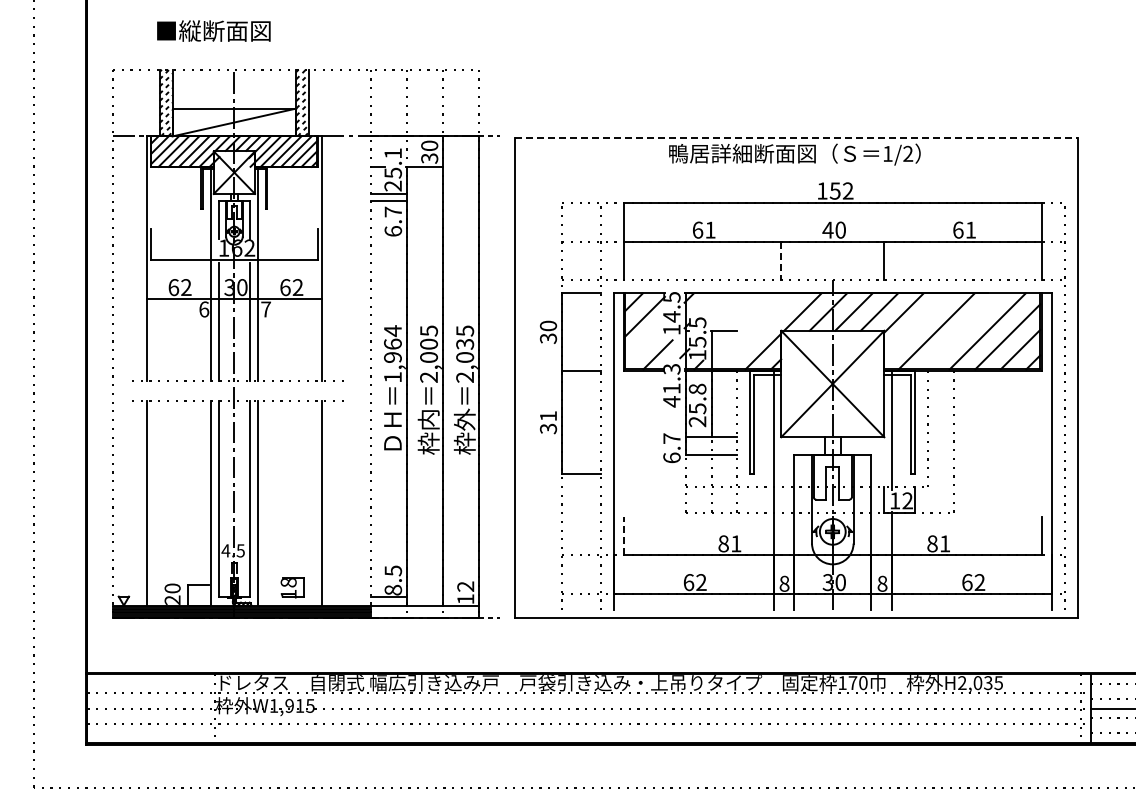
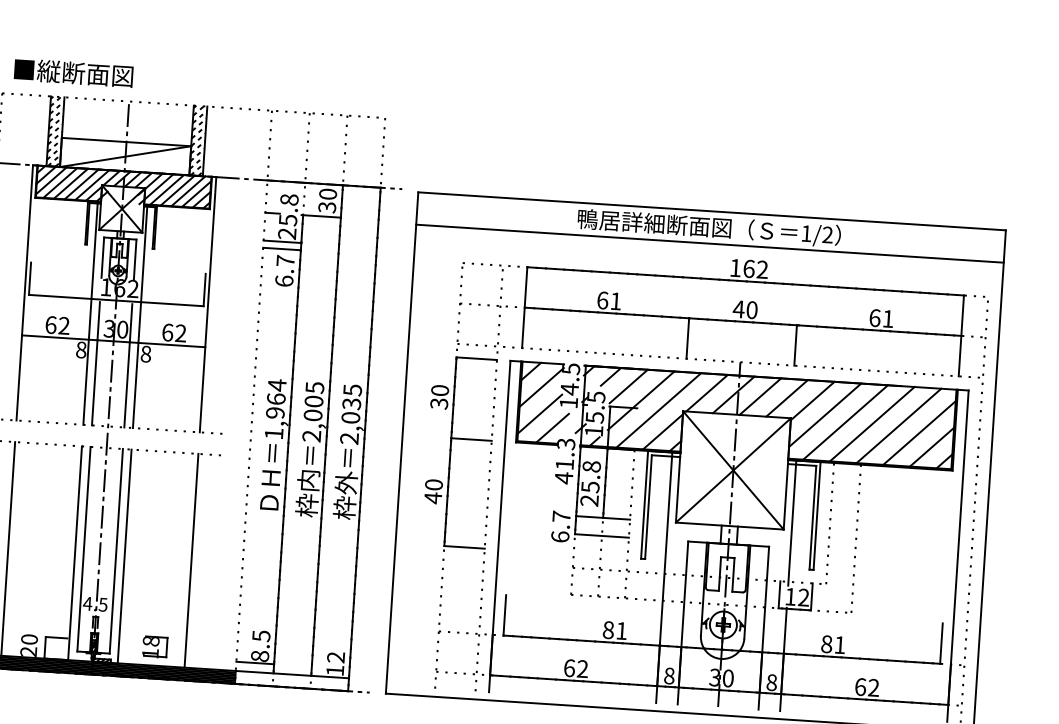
text: (213, 30) -> (73, 72), moved
line: (797, 138) -> (713, 211), dashed -> solid
text: (393, 153) -> (289, 199), 25.1 -> 25.8
line: (796, 169) -> (709, 243), added
text: (834, 190) -> (748, 268), 152 -> 162
line: (781, 261) -> (688, 338), dashed -> solid
line: (710, 302) -> (611, 376), added
text: (204, 309) -> (81, 350), 6 -> 8
text: (266, 309) -> (146, 354), 7 -> 8
line: (727, 310) -> (628, 386), added
line: (740, 323) -> (641, 400), added
line: (916, 325) -> (824, 414), added
line: (758, 331) -> (659, 410), added
line: (962, 331) -> (872, 424), added
line: (644, 342) -> (539, 414), added
text: (548, 422) -> (433, 491), 31 -> 40
line: (623, 535) -> (504, 614), dashed -> solid

